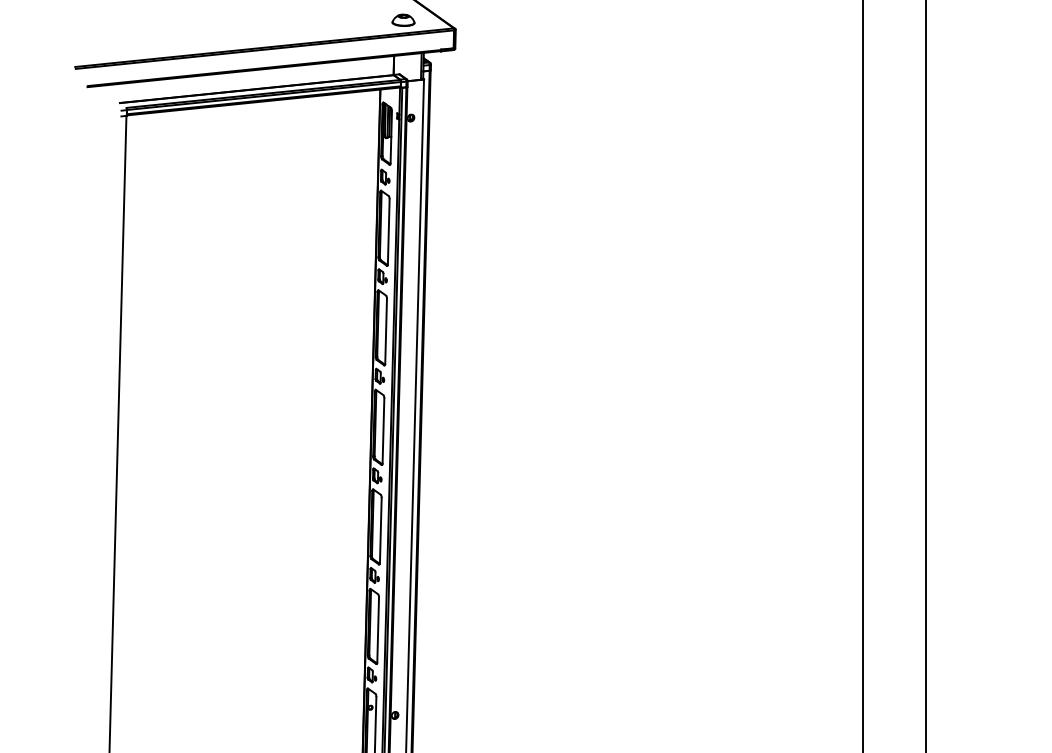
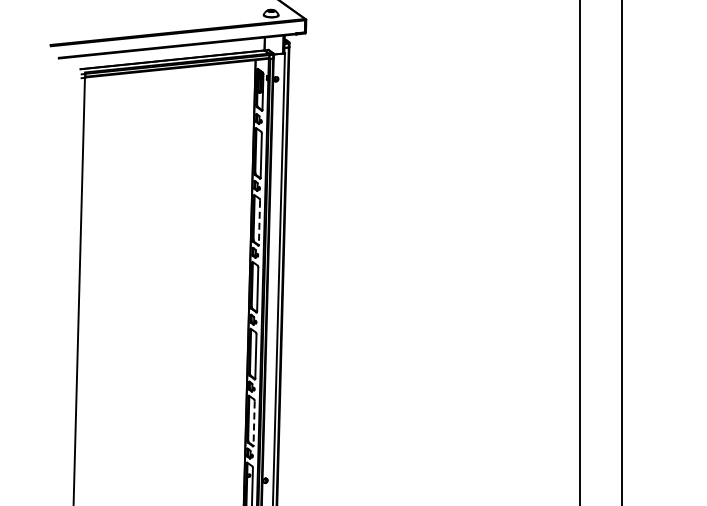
line: (386, 331) -> (259, 222), solid -> dashed
line: (378, 630) -> (254, 423), solid -> dashed

